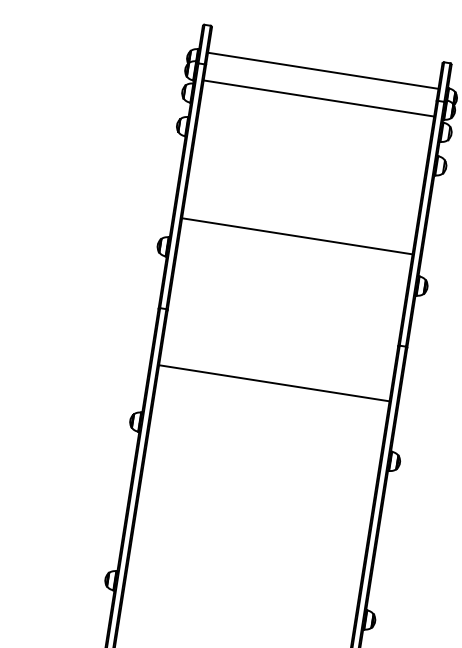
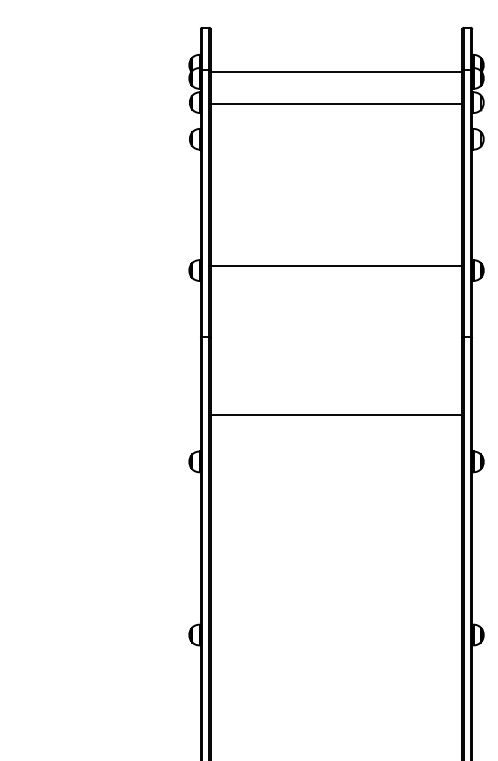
line: (323, 70) -> (336, 71), moved
line: (318, 98) -> (336, 104), moved
line: (297, 236) -> (336, 265), moved
line: (274, 383) -> (336, 415), moved

